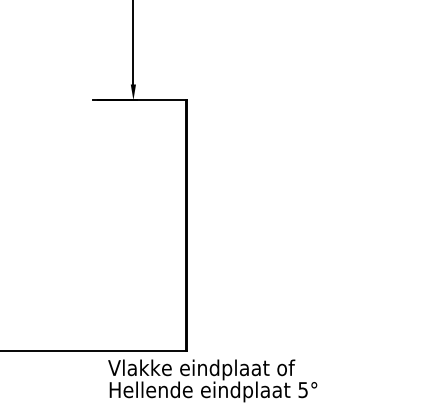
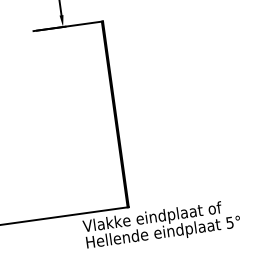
text: (212, 380) -> (161, 225), moved

